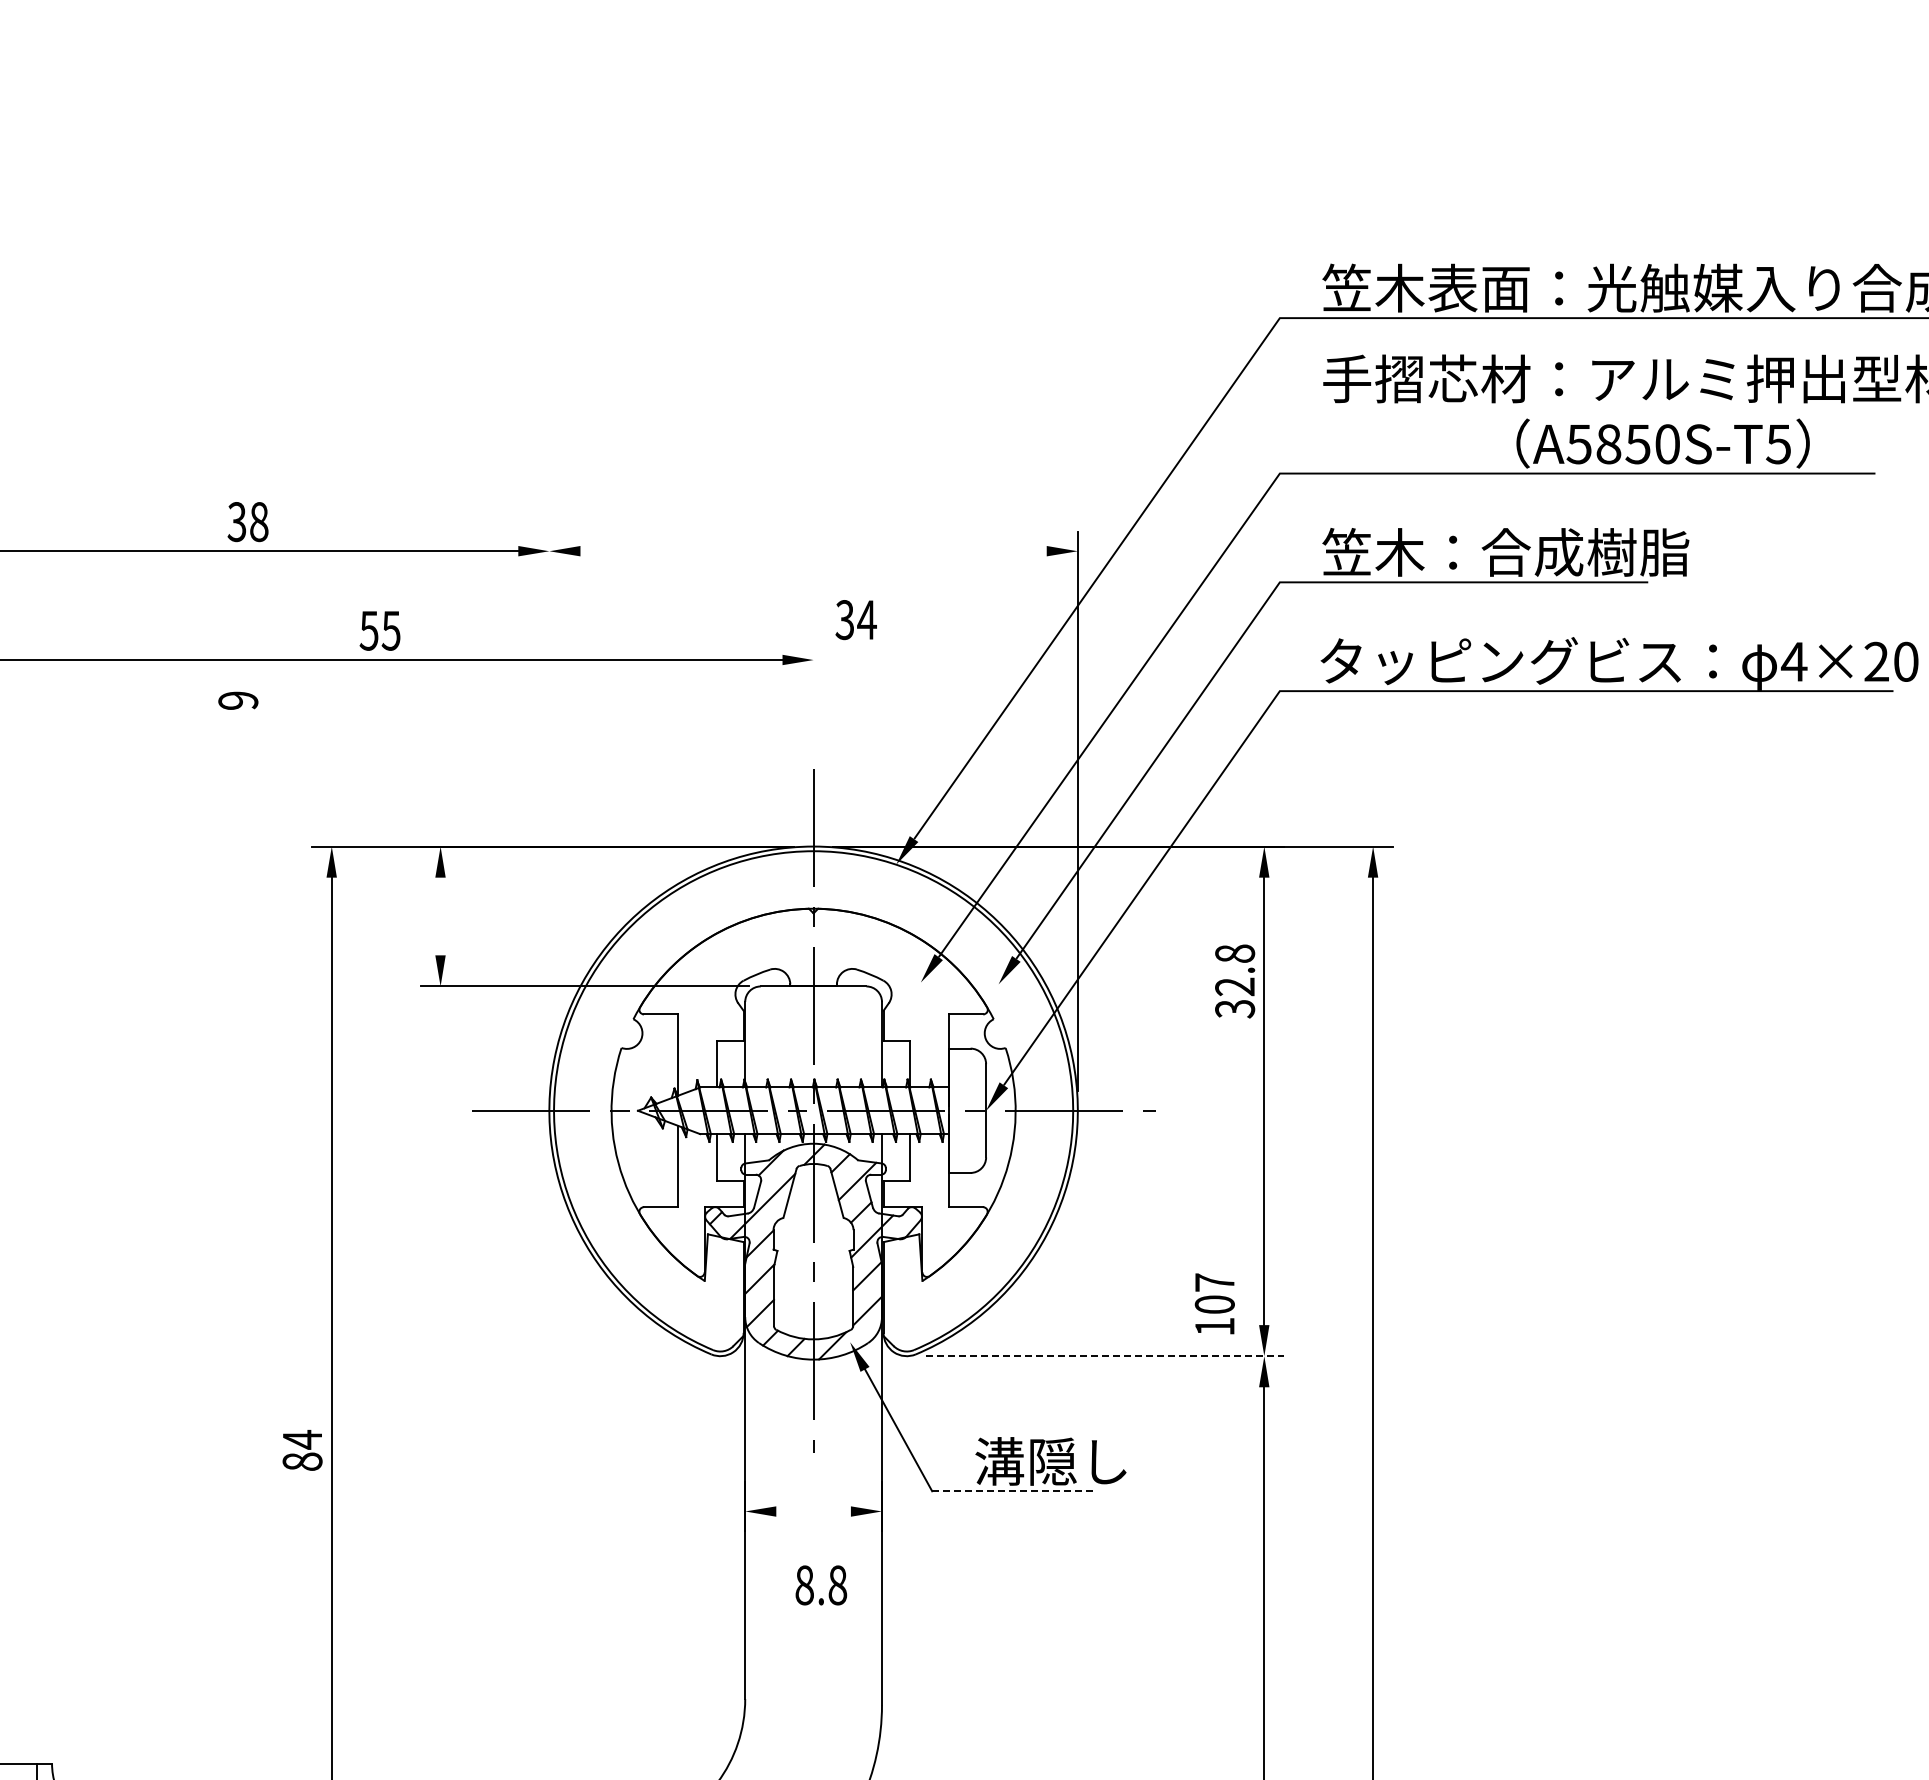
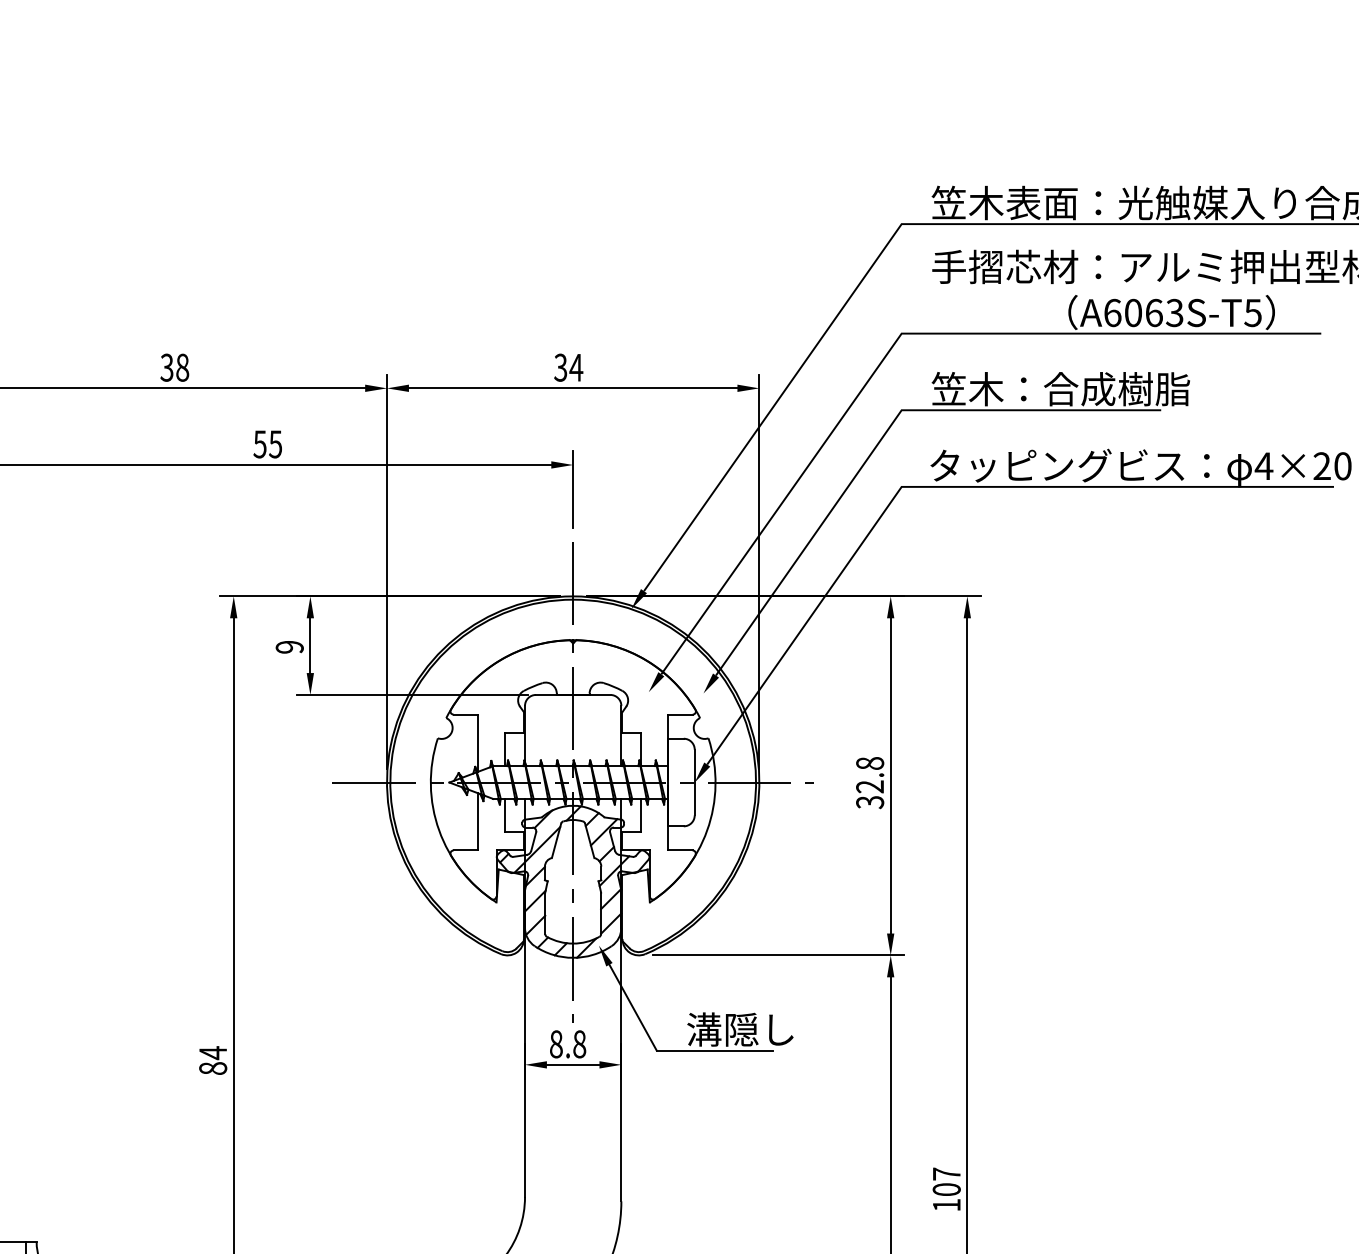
text: (1622, 444) -> (1143, 313), A5850S-T5 -> A6063S-T5
line: (813, 551) -> (573, 388), added
text: (855, 620) -> (568, 368), moved
line: (813, 694) -> (573, 489), added
text: (238, 700) -> (289, 647), moved
line: (549, 811) -> (387, 571), added
line: (440, 916) -> (310, 645), added
text: (1235, 981) -> (870, 783), moved
text: (1214, 1303) -> (946, 1188), moved
line: (1105, 1356) -> (778, 955), dashed -> solid
text: (302, 1450) -> (213, 1060), moved
line: (1014, 1491) -> (714, 1050), dashed -> solid
line: (813, 1511) -> (573, 1064), added
text: (821, 1585) -> (568, 1044), moved

